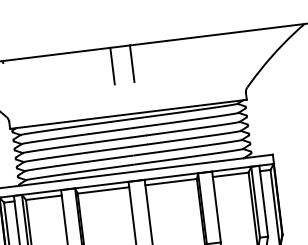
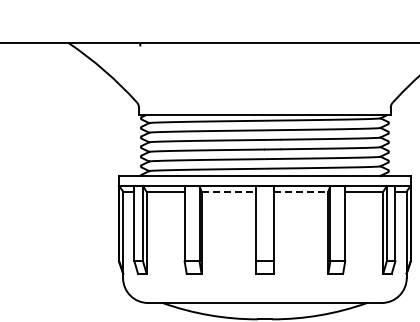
line: (132, 63) -> (275, 62), removed
line: (112, 65) -> (254, 62), removed
line: (171, 181) -> (301, 191), solid -> dashed
line: (103, 190) -> (229, 191), solid -> dashed

